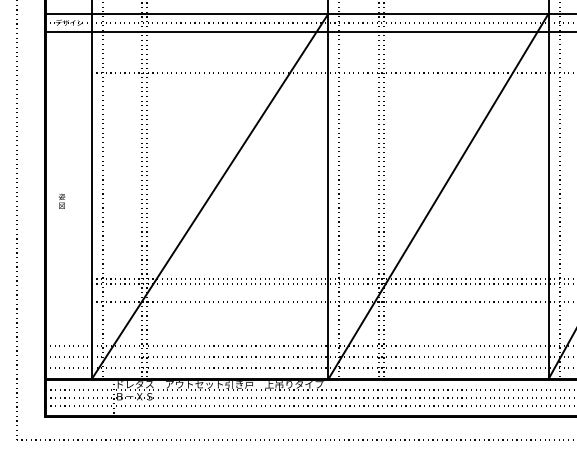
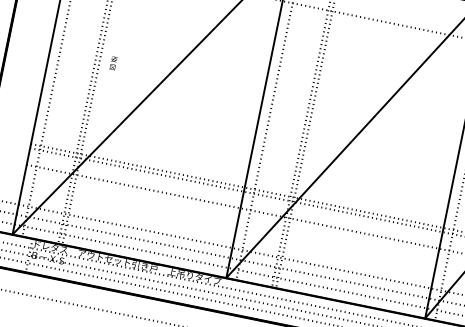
text: (62, 200) -> (114, 62), moved

